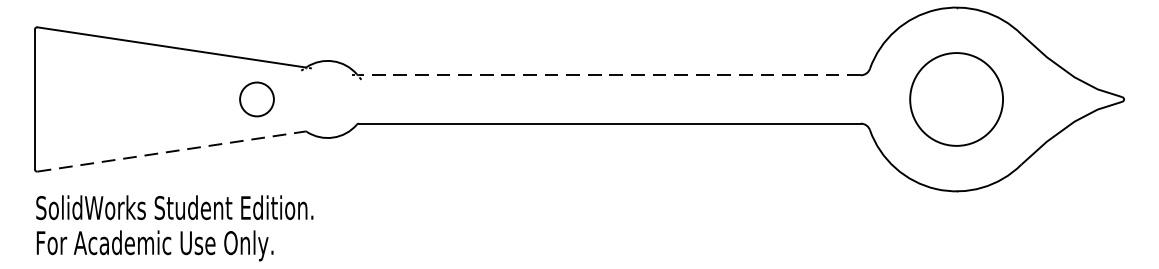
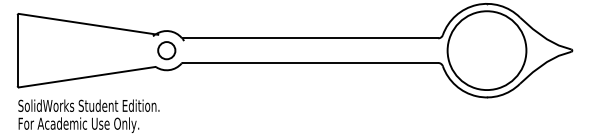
line: (609, 75) -> (310, 38), dashed -> solid
circle: (256, 99) -> (166, 50), moved
circle: (955, 99) -> (486, 50), size x1.67
line: (171, 152) -> (87, 77), dashed -> solid

